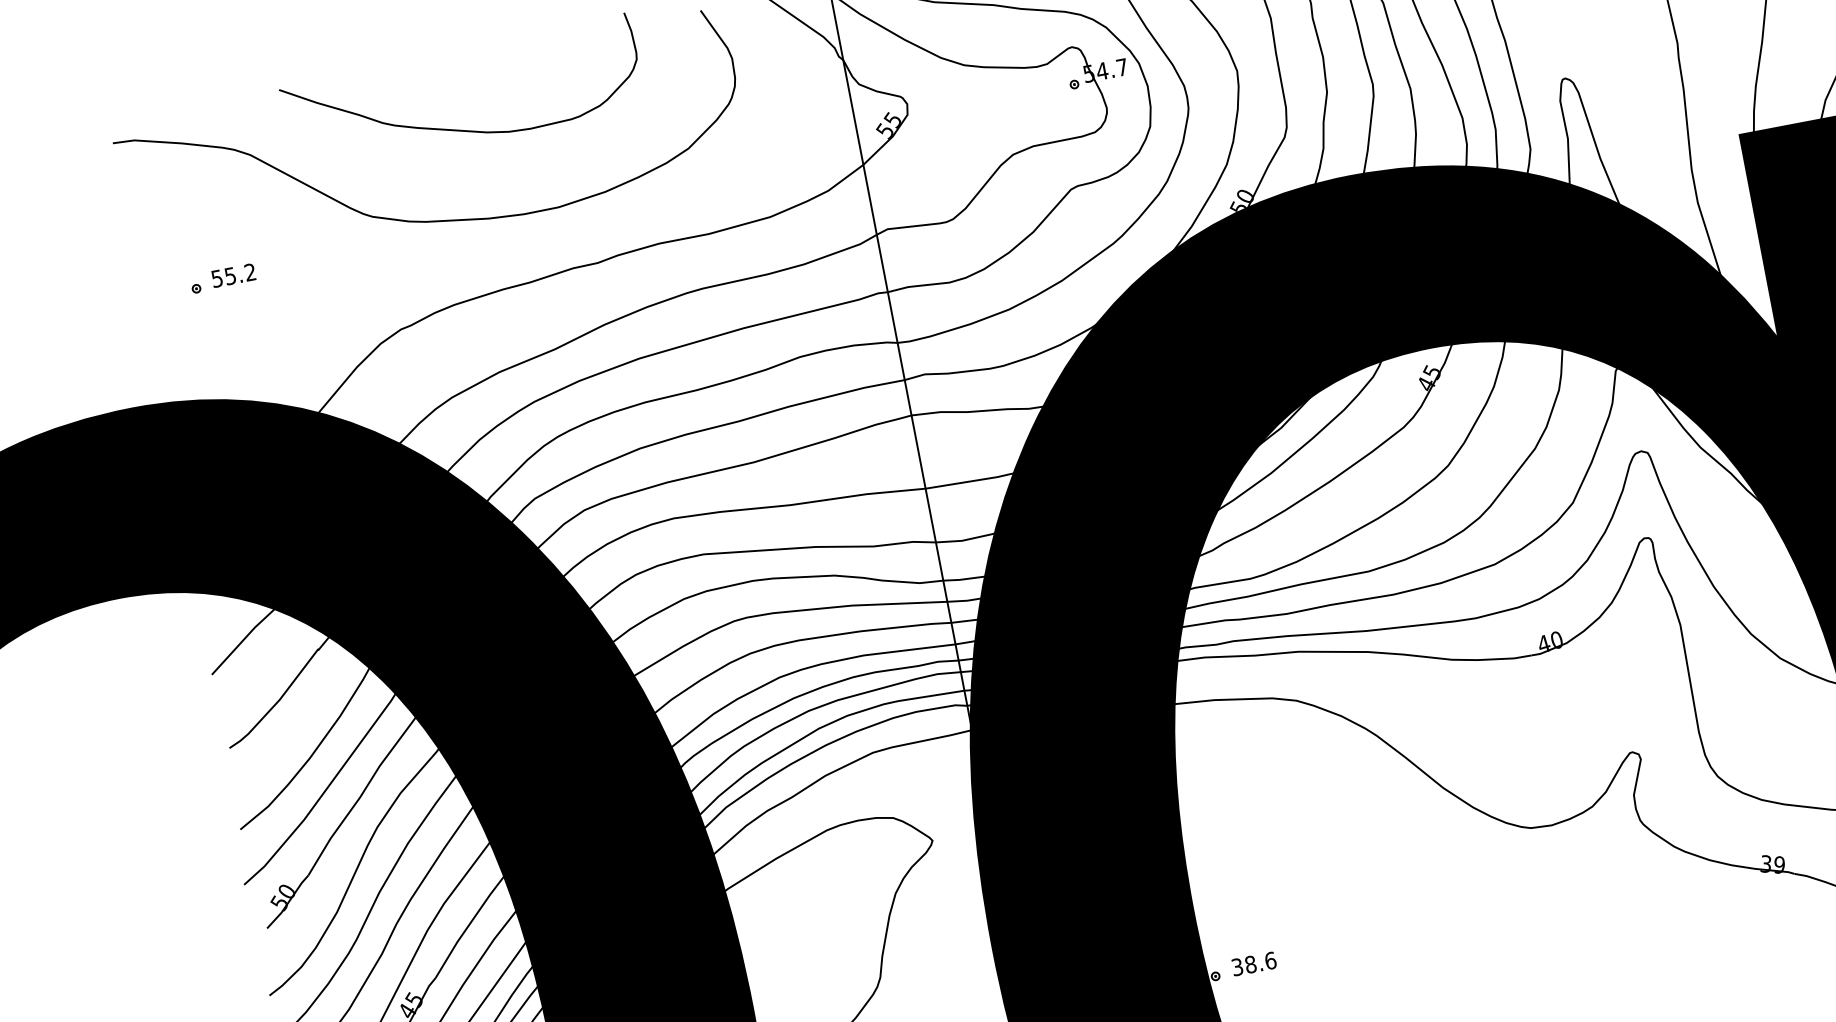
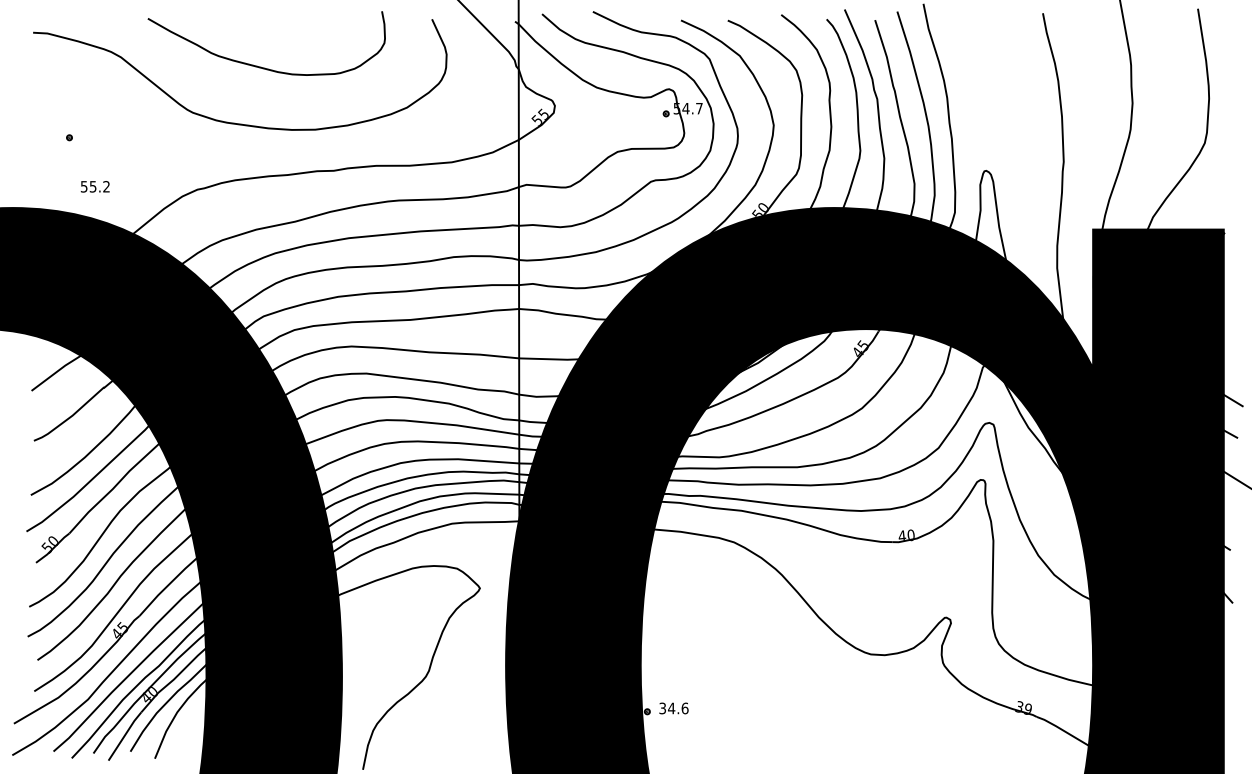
text: (232, 275) -> (94, 186), moved
text: (1250, 964) -> (671, 708), 38.6 -> 34.6

